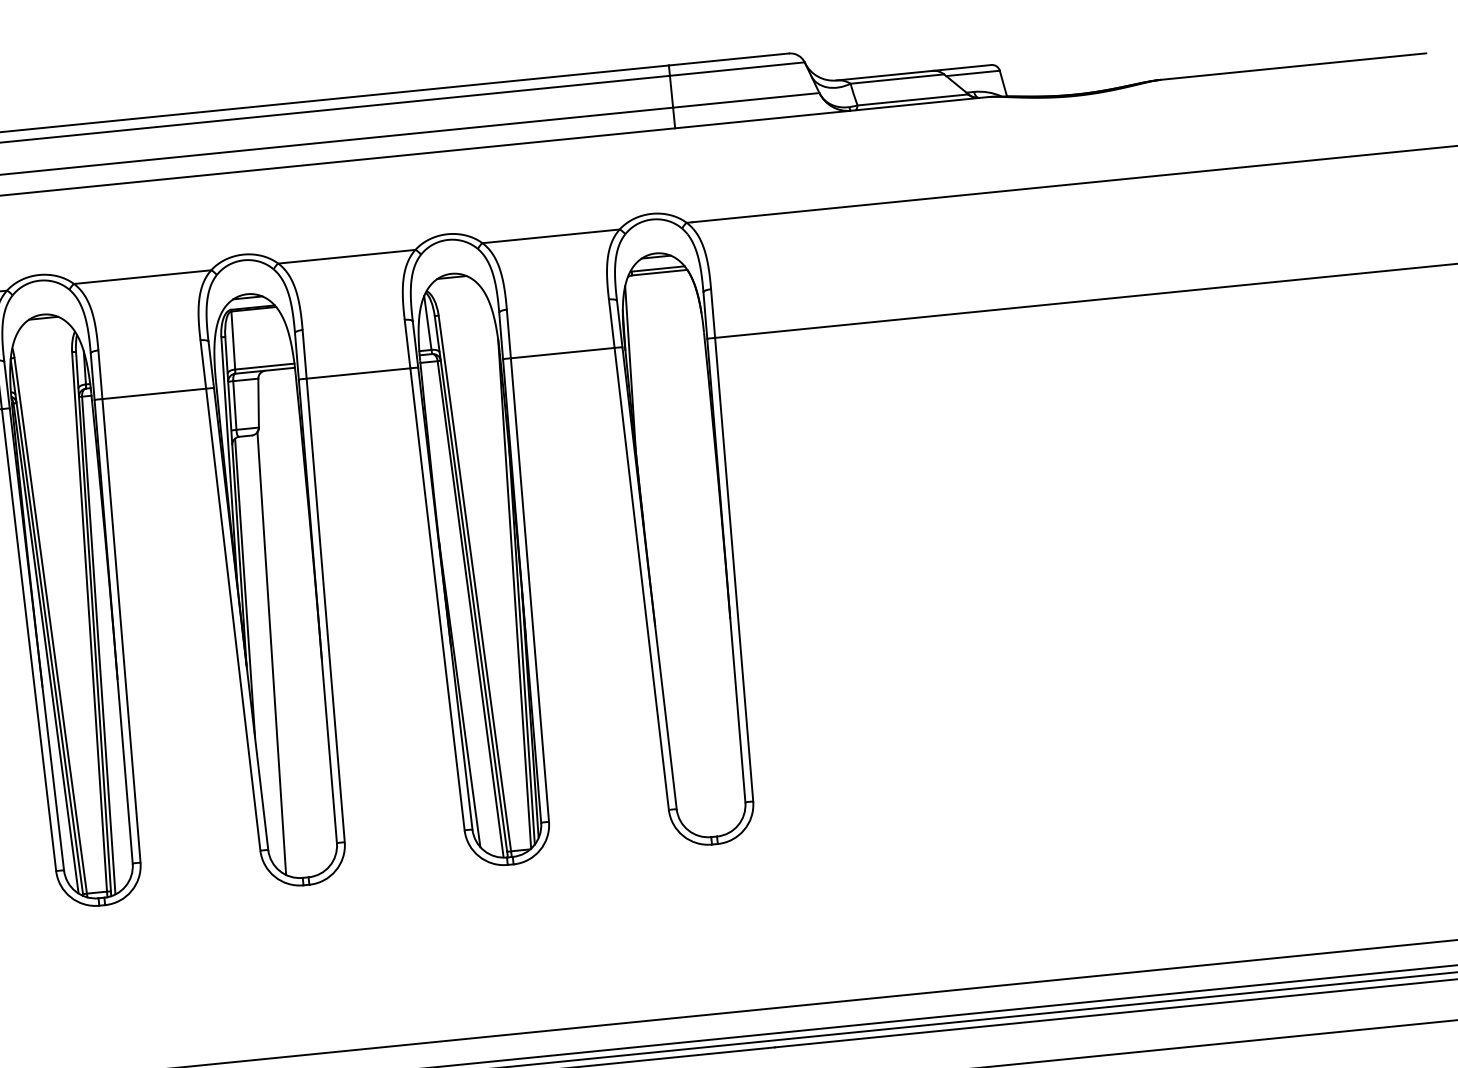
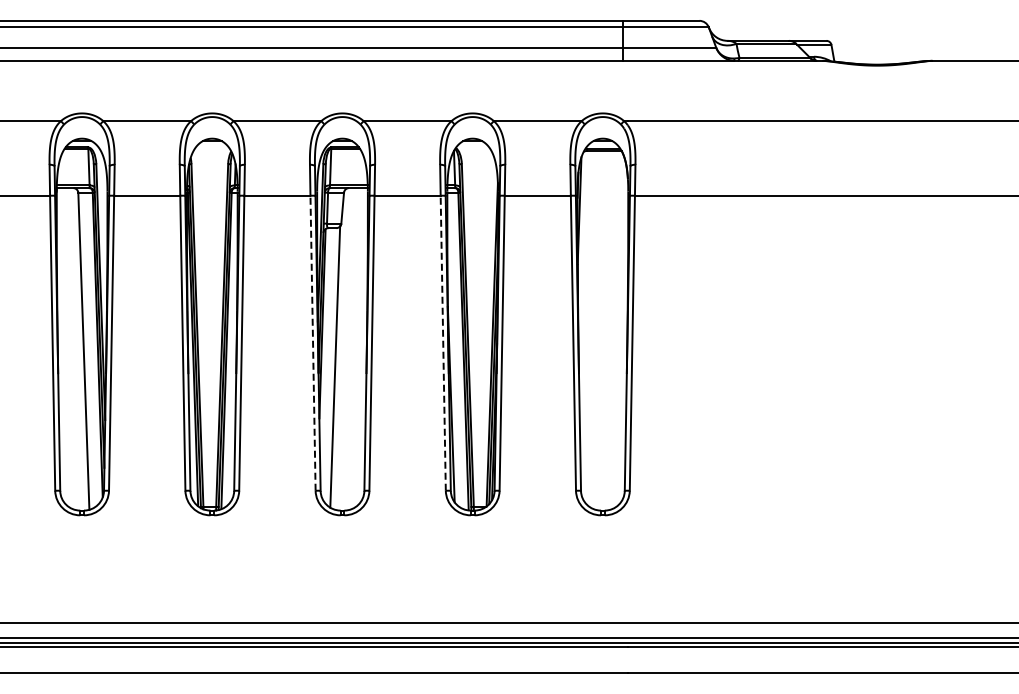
line: (437, 599) -> (443, 343), solid -> dashed
line: (234, 620) -> (313, 343), solid -> dashed

